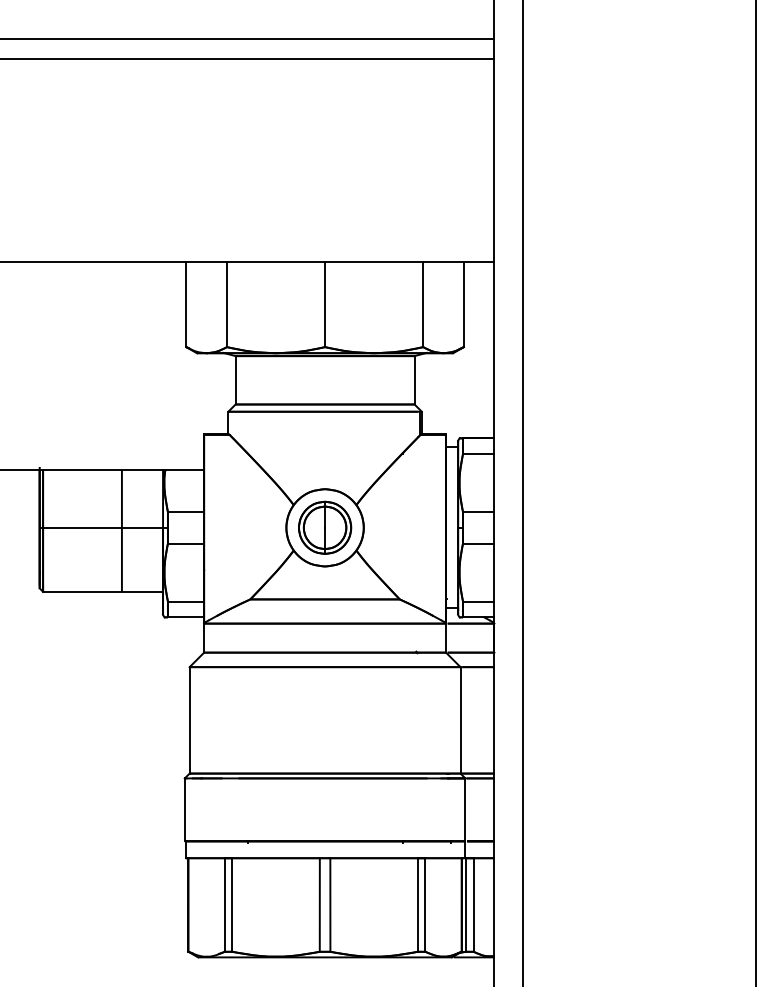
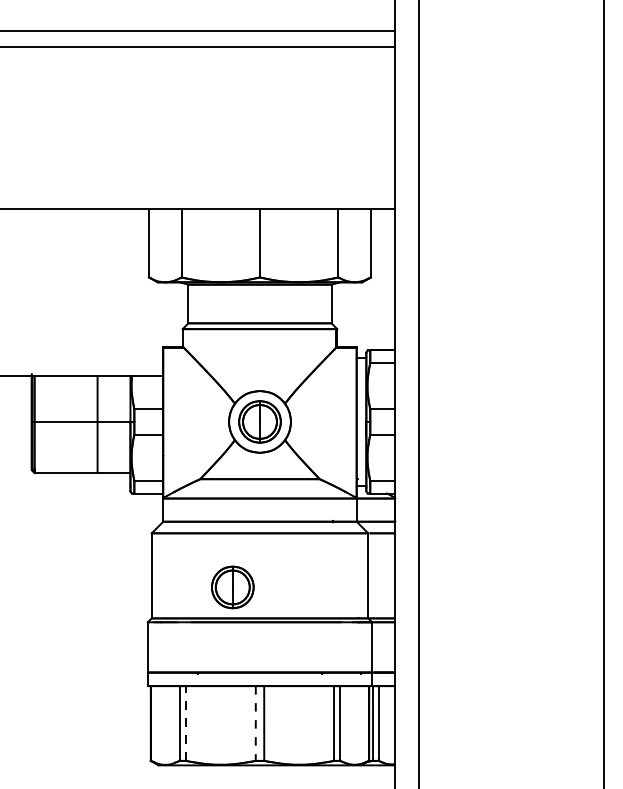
part: (291, 734) -> (233, 587), added
line: (232, 905) -> (185, 723), solid -> dashed
line: (319, 905) -> (255, 723), solid -> dashed

